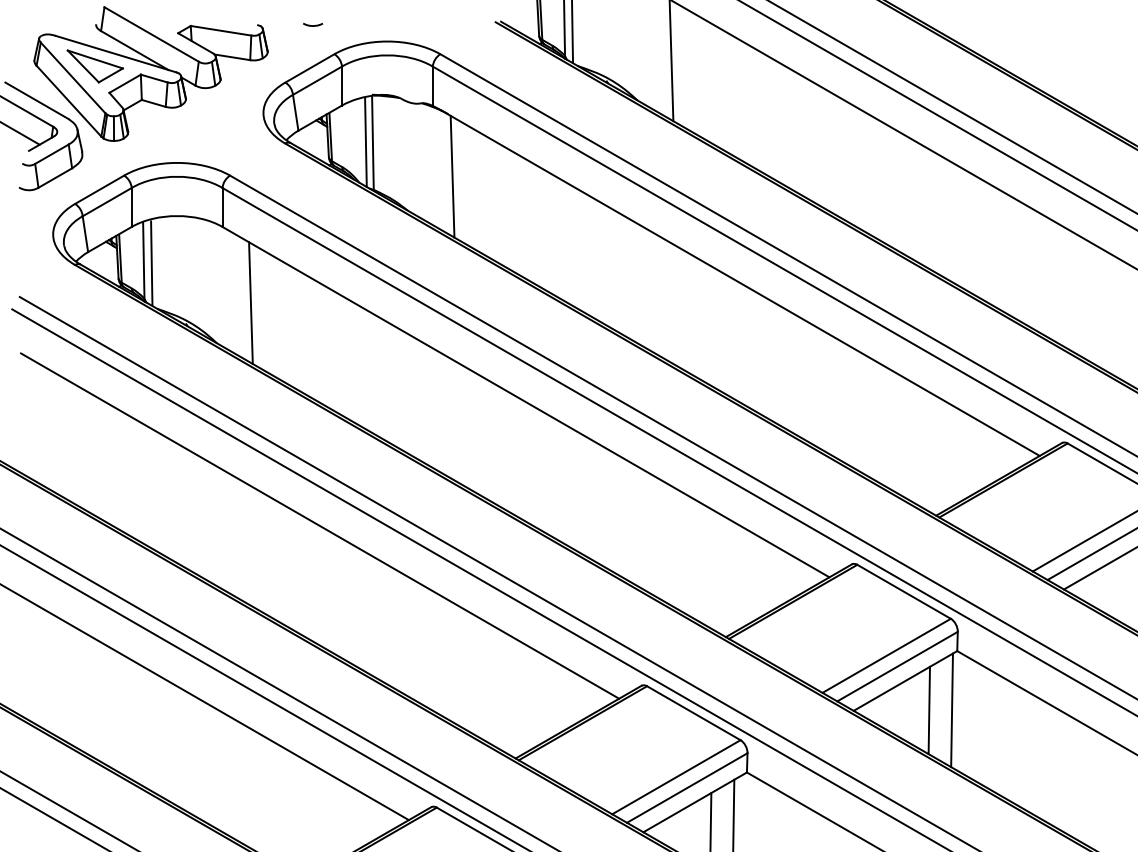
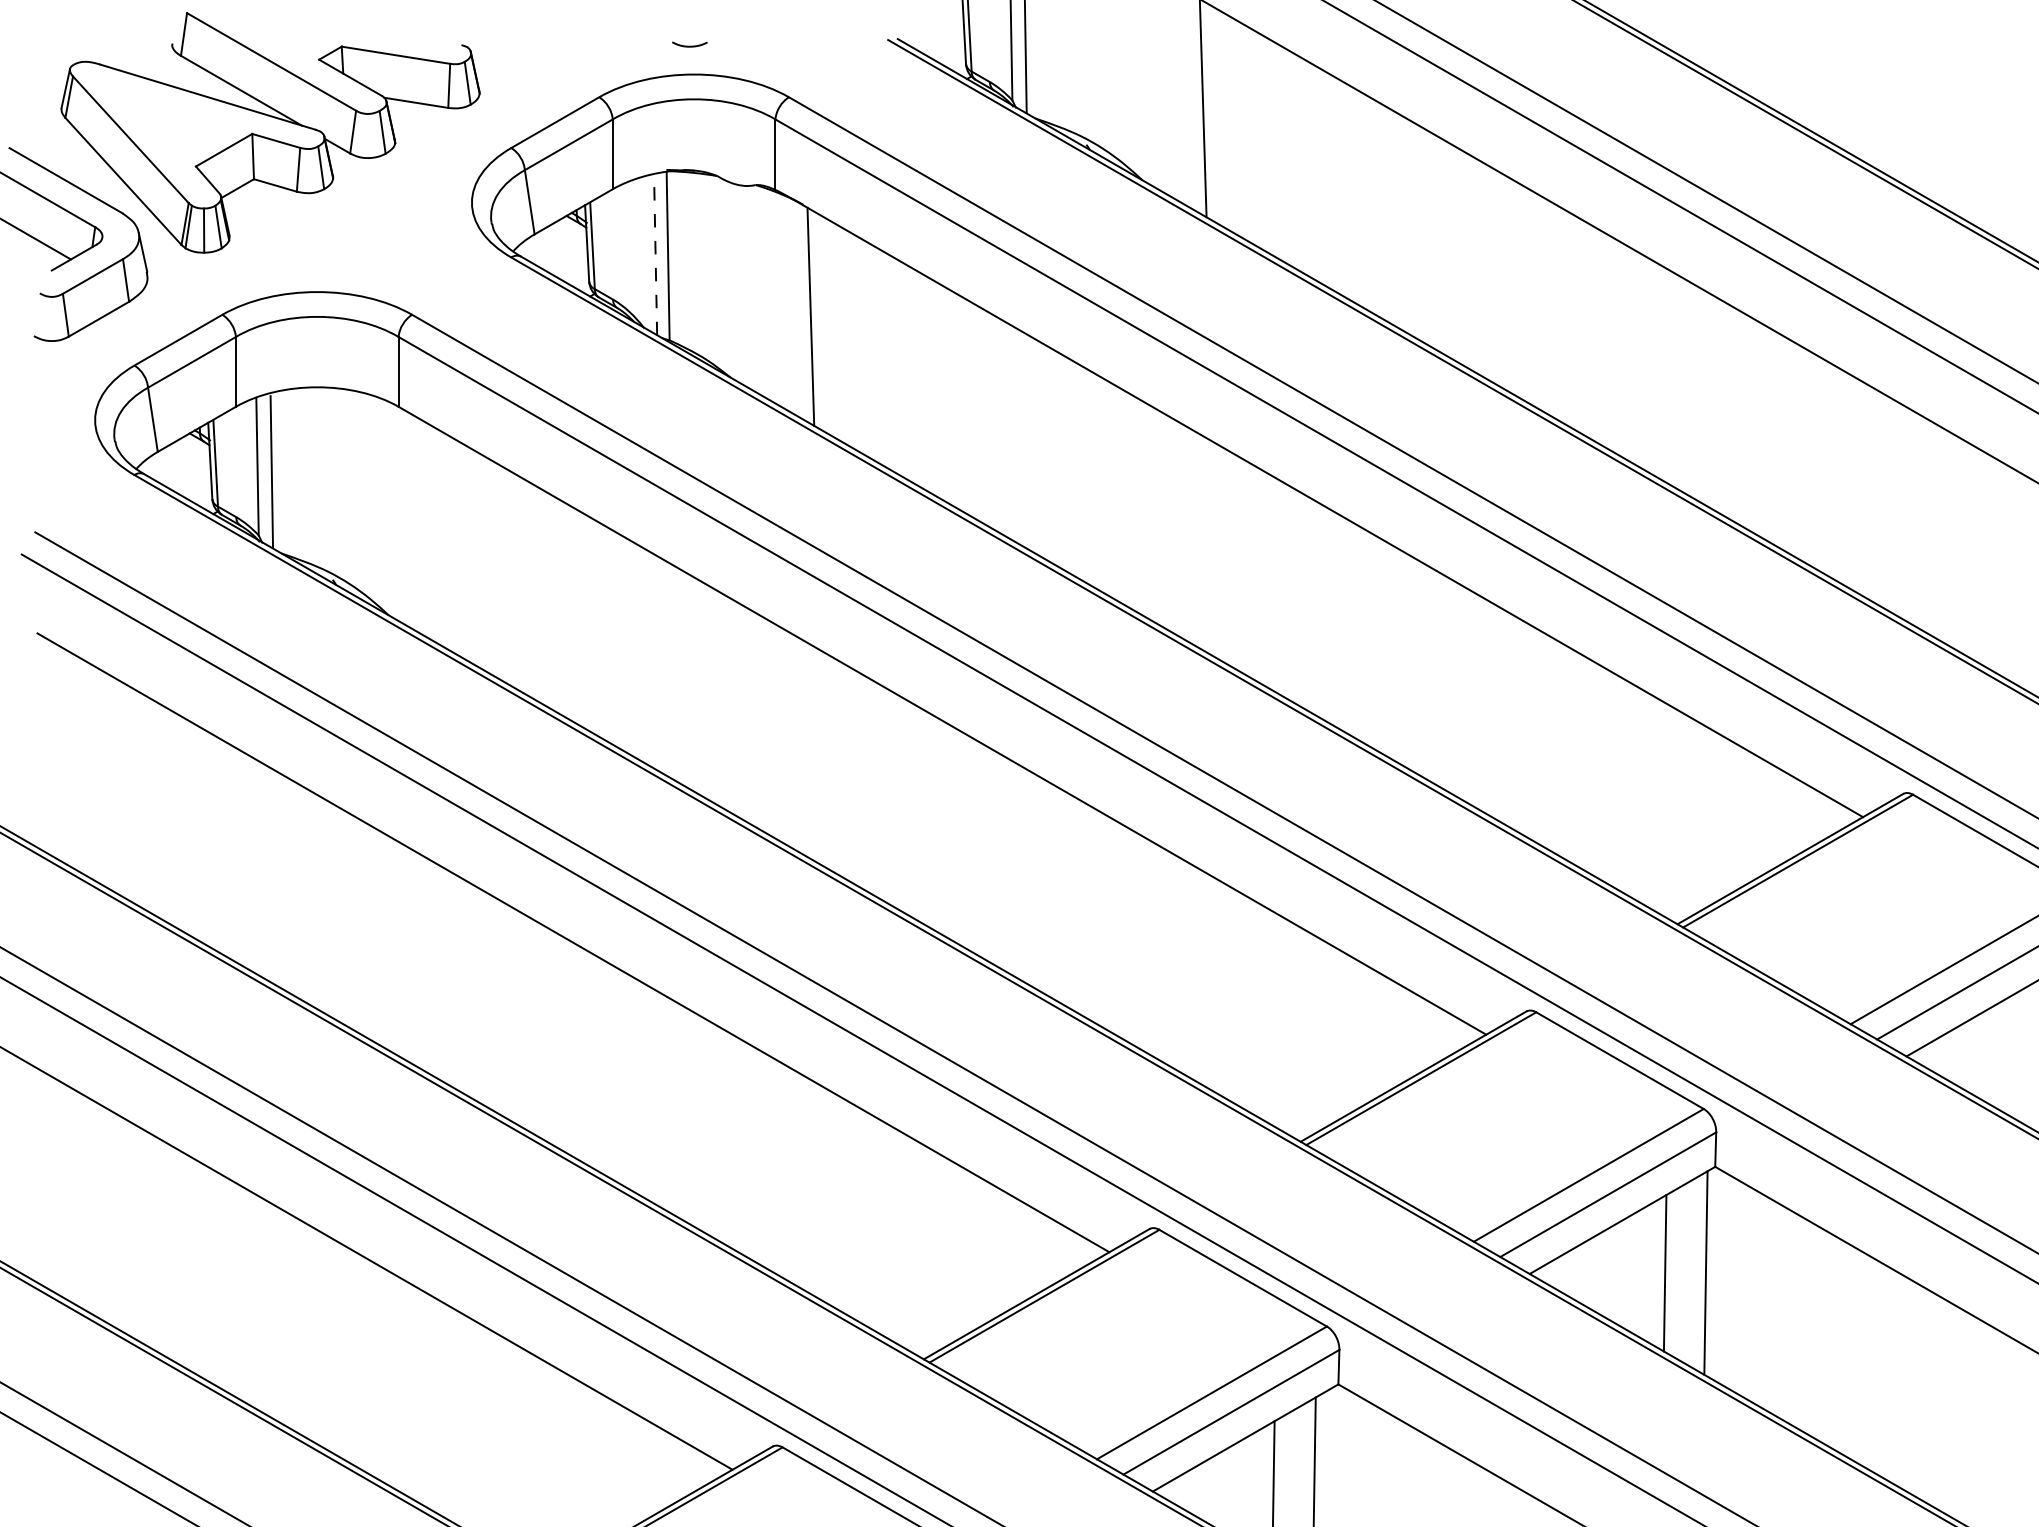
curve: (313, 25) -> (690, 45), moved
part: (94, 66) -> (169, 119), removed
line: (365, 142) -> (654, 255), solid -> dashed
line: (250, 302) -> (448, 542), removed

